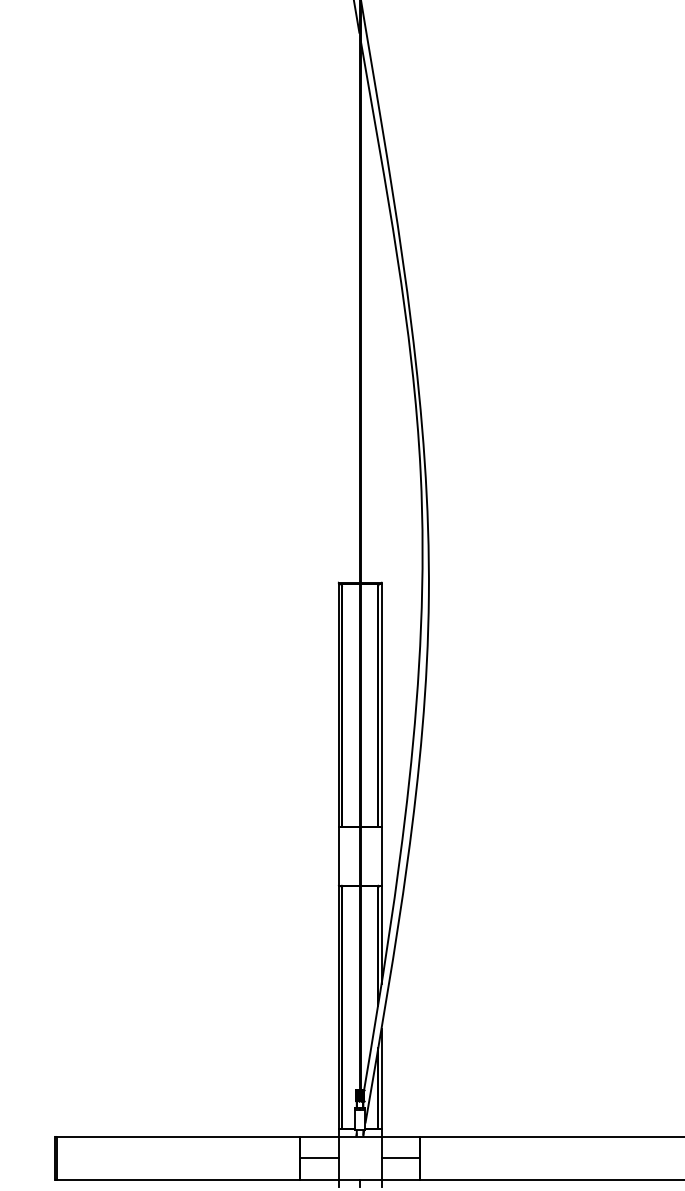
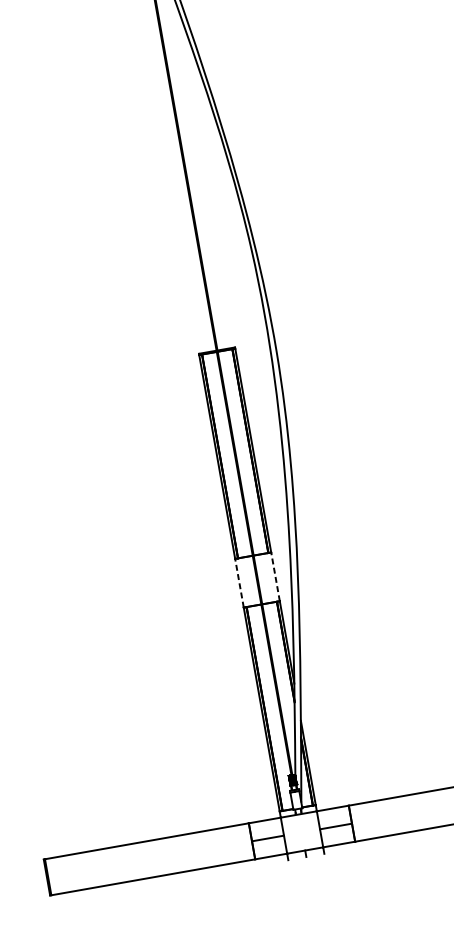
line: (338, 856) -> (239, 583), solid -> dashed
line: (381, 856) -> (275, 576), solid -> dashed

